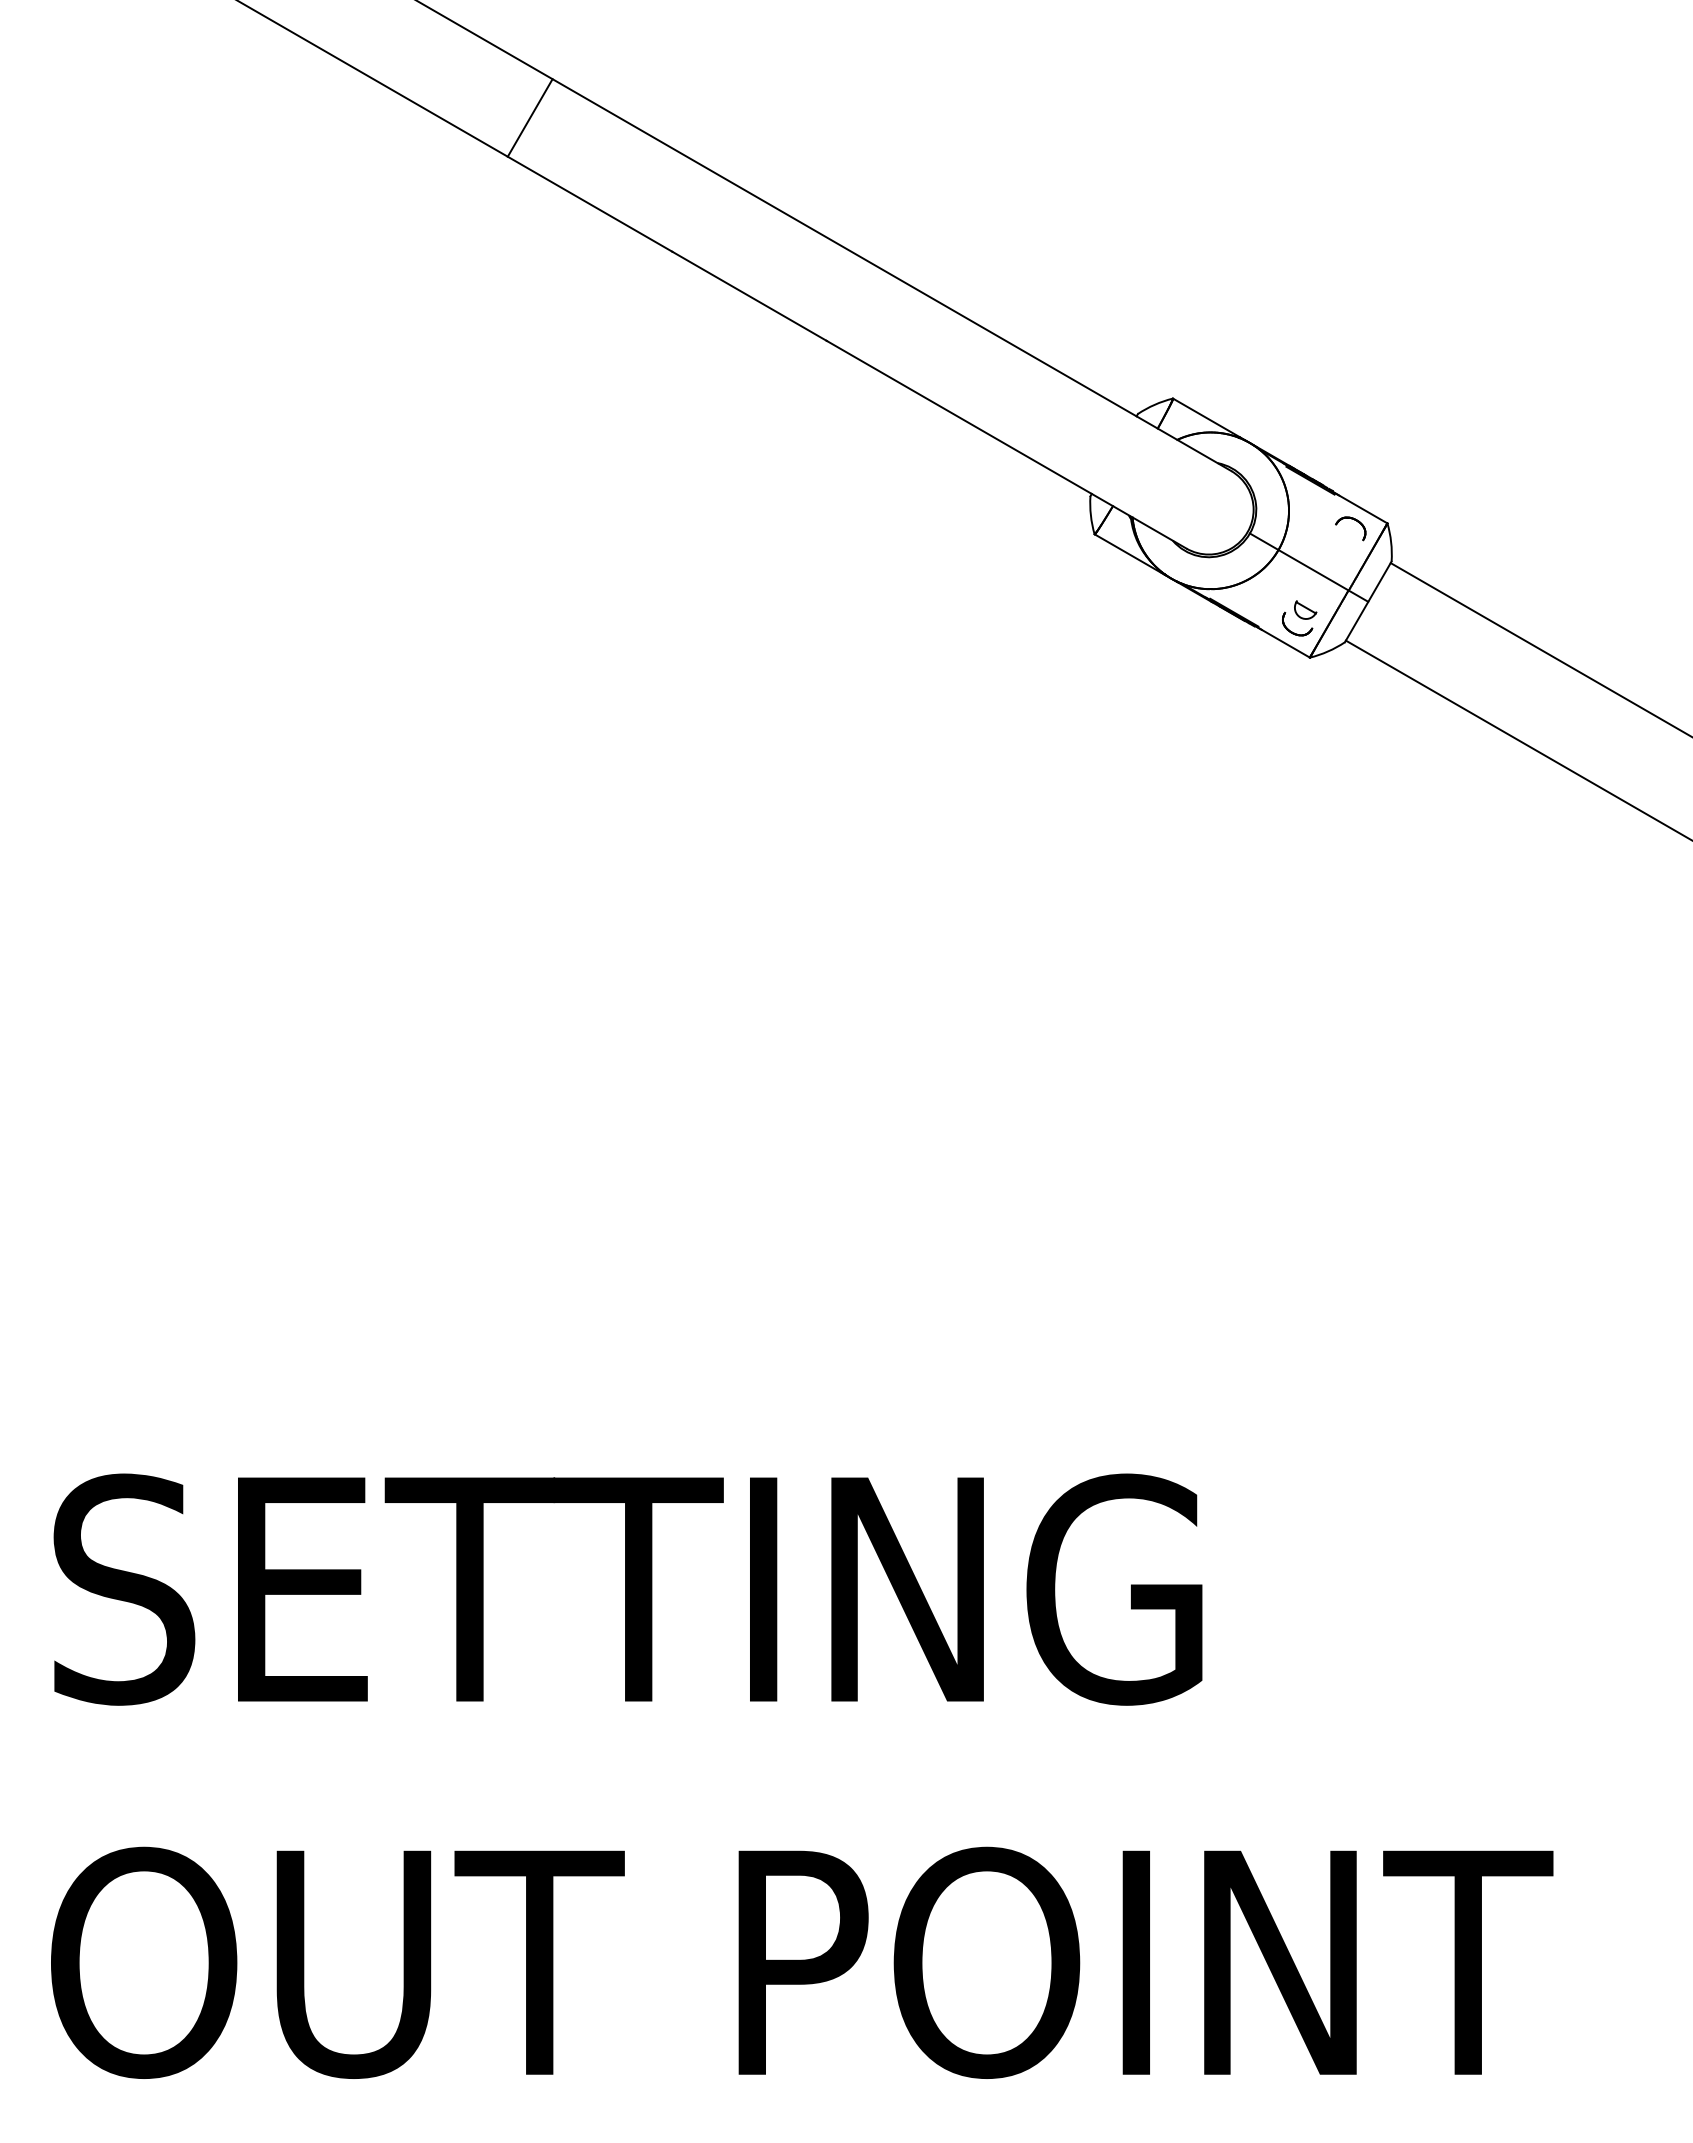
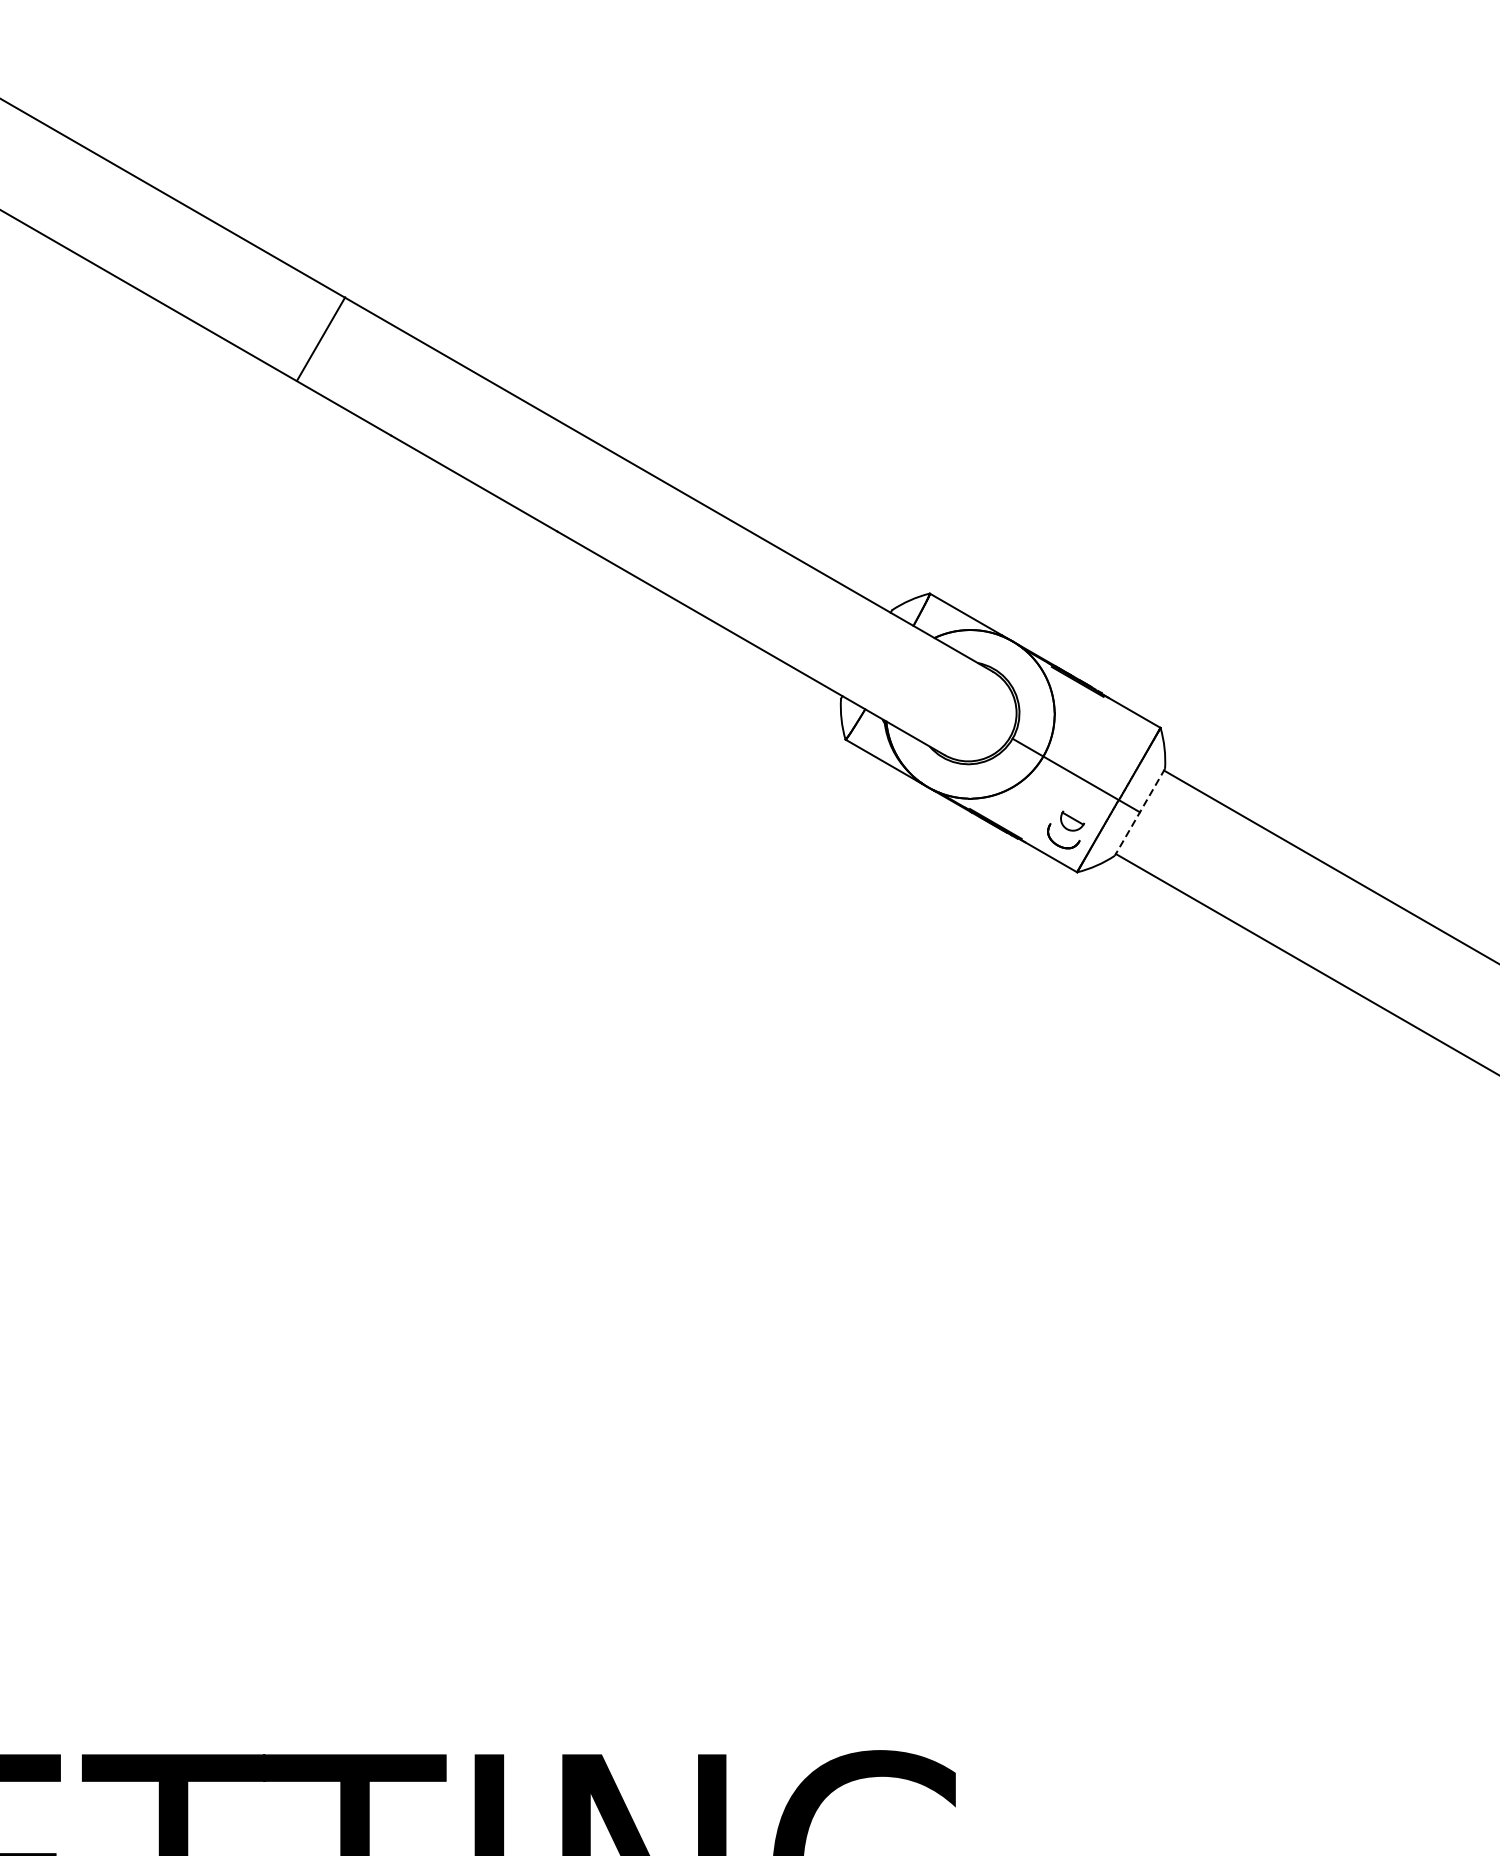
line: (529, 117) -> (320, 338), moved
part: (1354, 520) -> (1125, 724), removed
line: (1368, 601) -> (1140, 811), solid -> dashed

